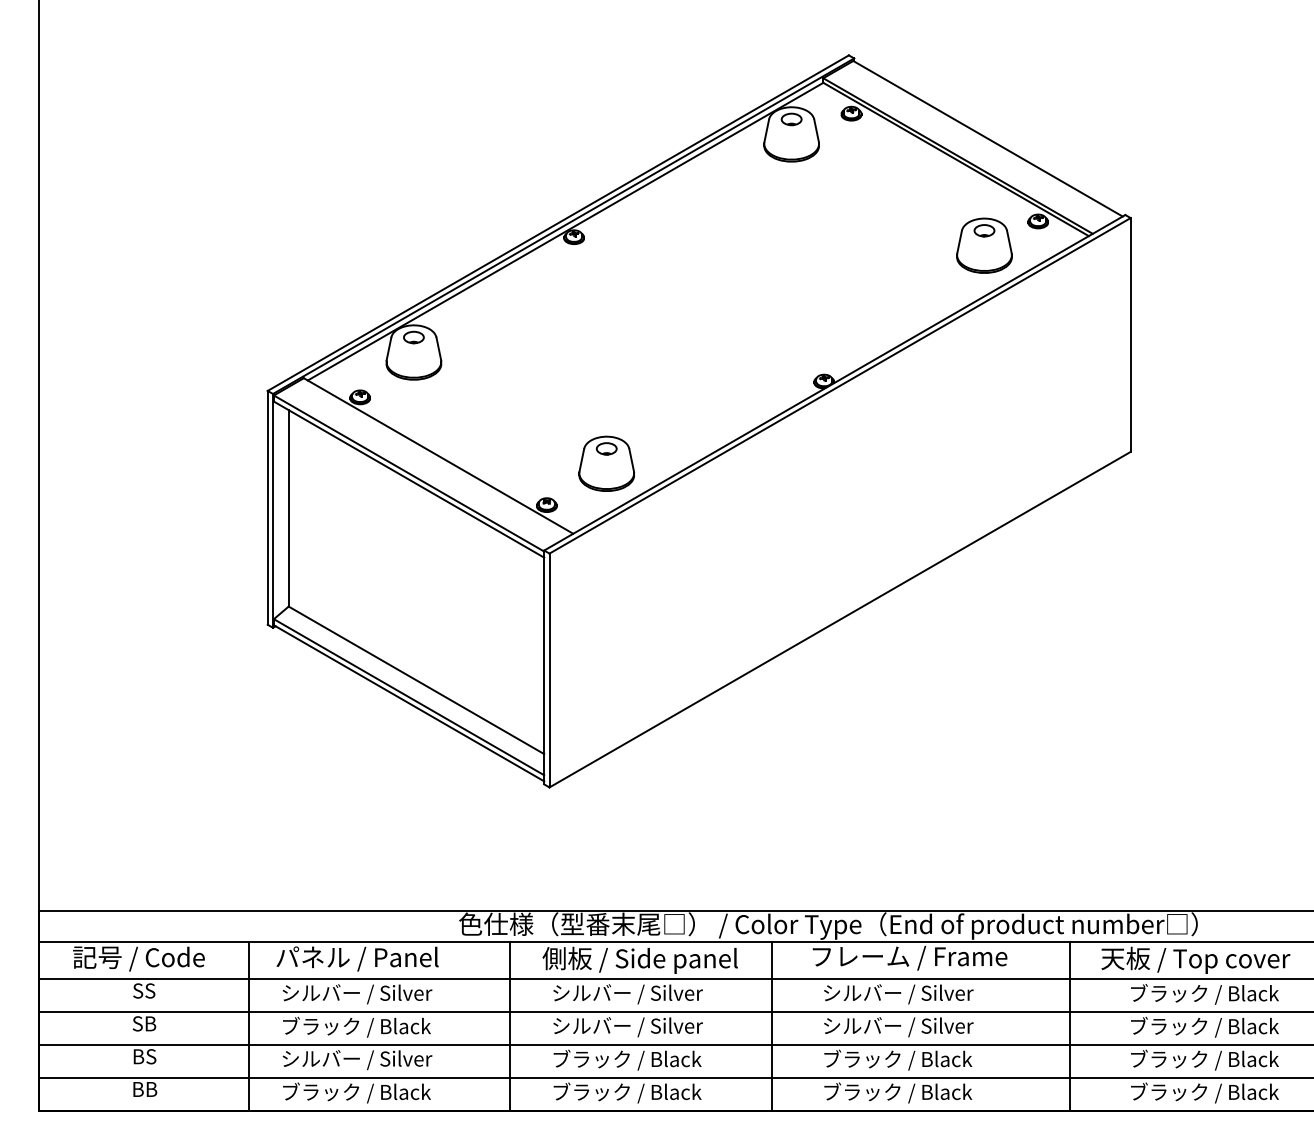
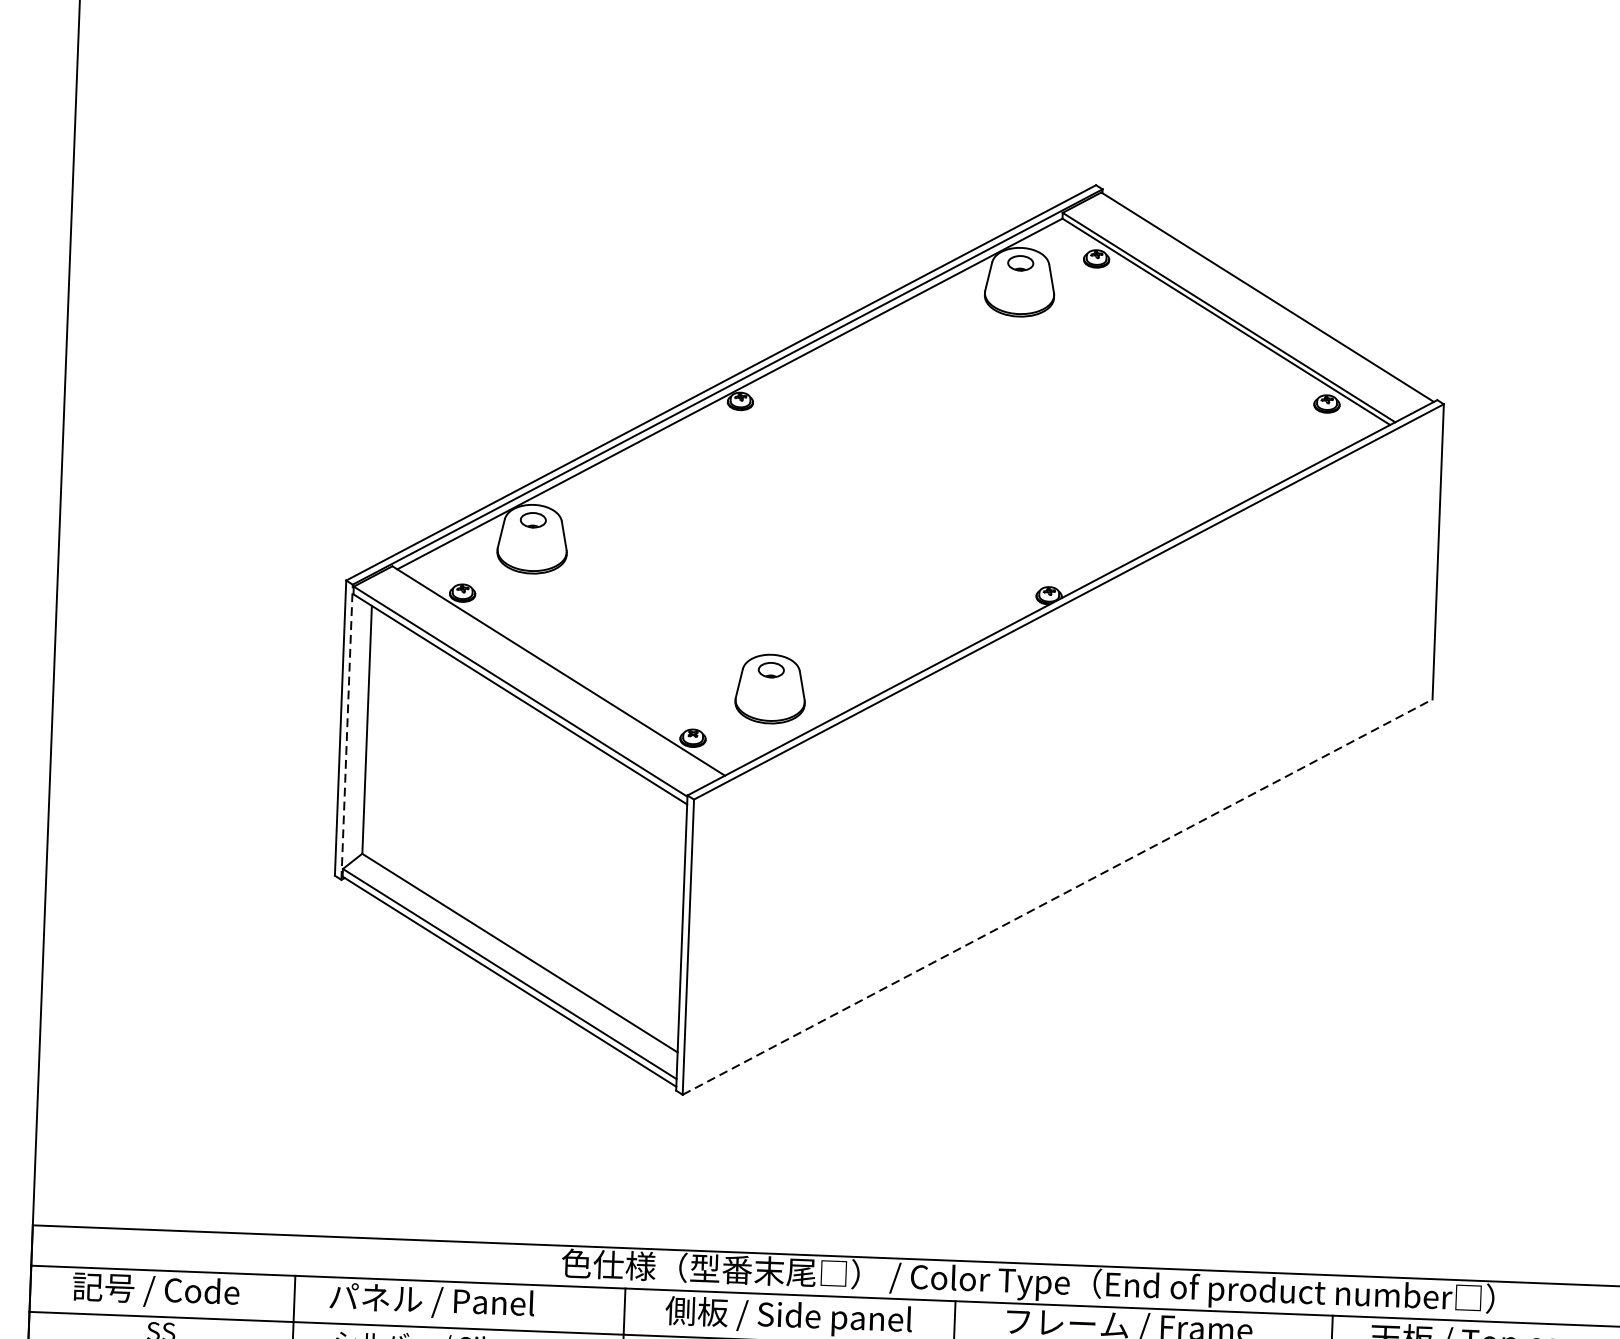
part: (984, 245) -> (1258, 431), removed
line: (273, 510) -> (347, 731), solid -> dashed
line: (840, 619) -> (1058, 896), solid -> dashed

